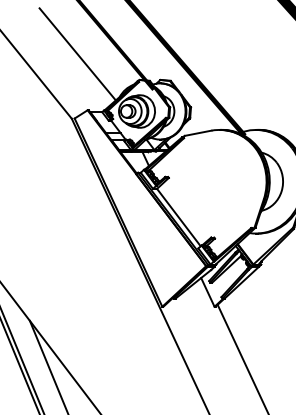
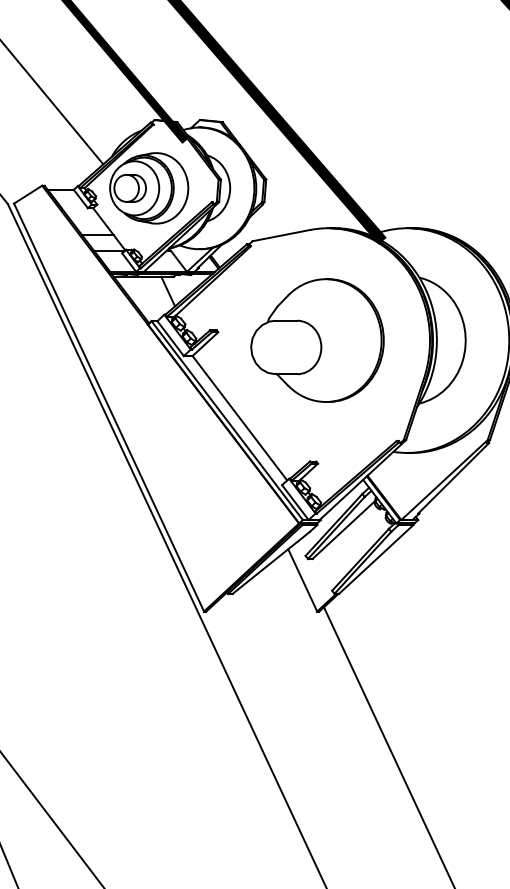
part: (214, 181) -> (317, 340), added

